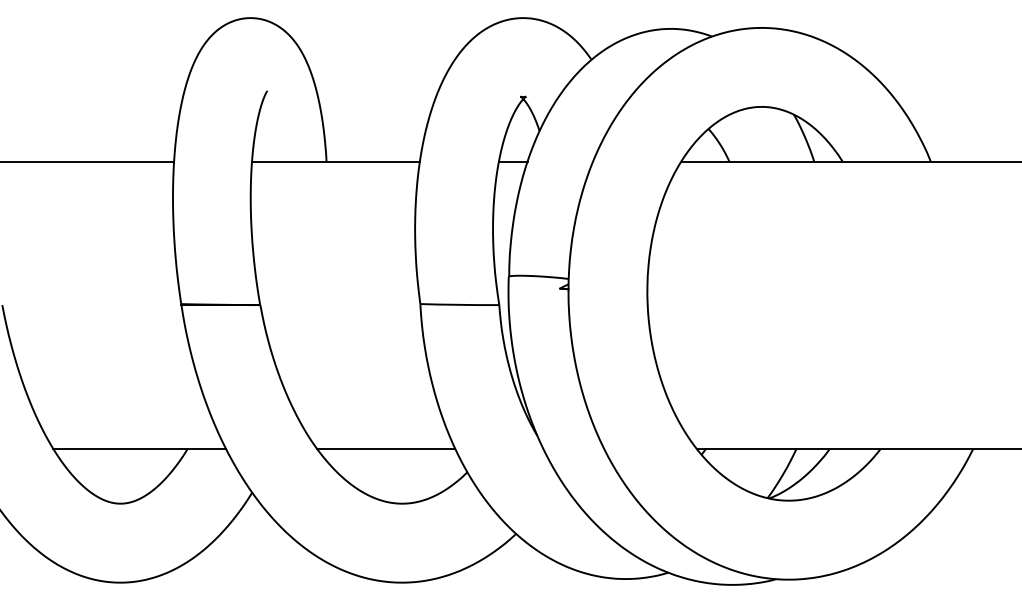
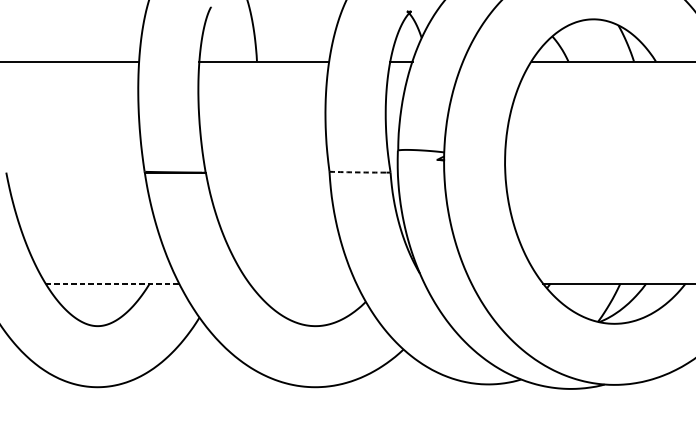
arc: (457, 304) -> (358, 172), solid -> dashed
line: (140, 448) -> (113, 283), solid -> dashed
line: (386, 448) -> (303, 283), removed

